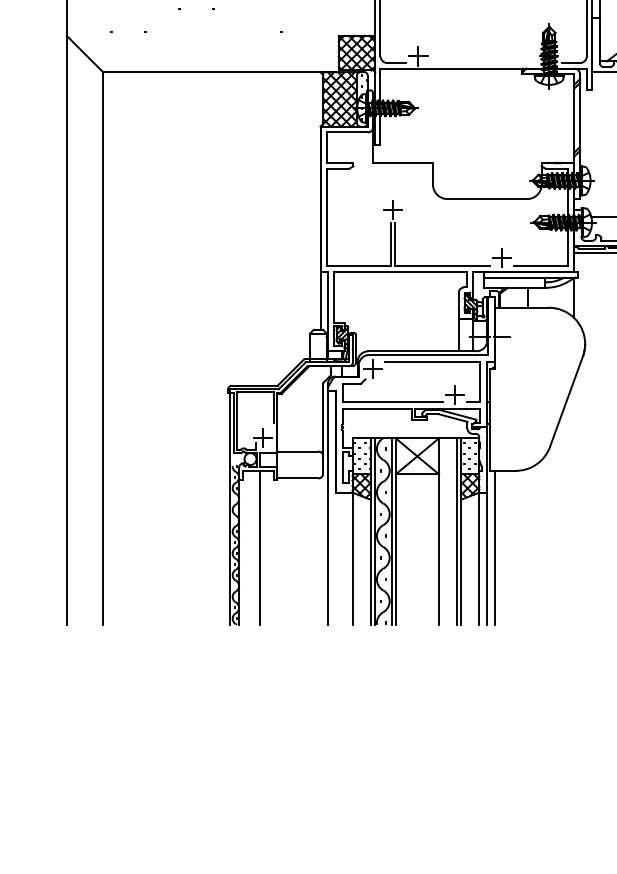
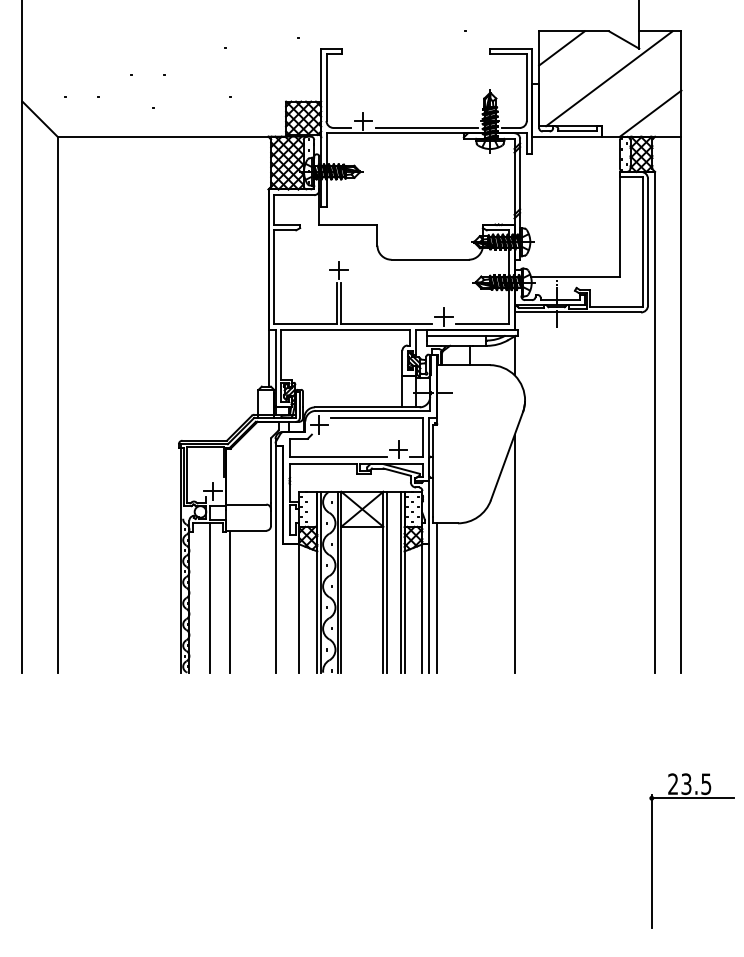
line: (483, 62) -> (426, 127), added
line: (574, 501) -> (514, 553), added
line: (442, 530) -> (386, 581), added
line: (280, 552) -> (229, 602), added

